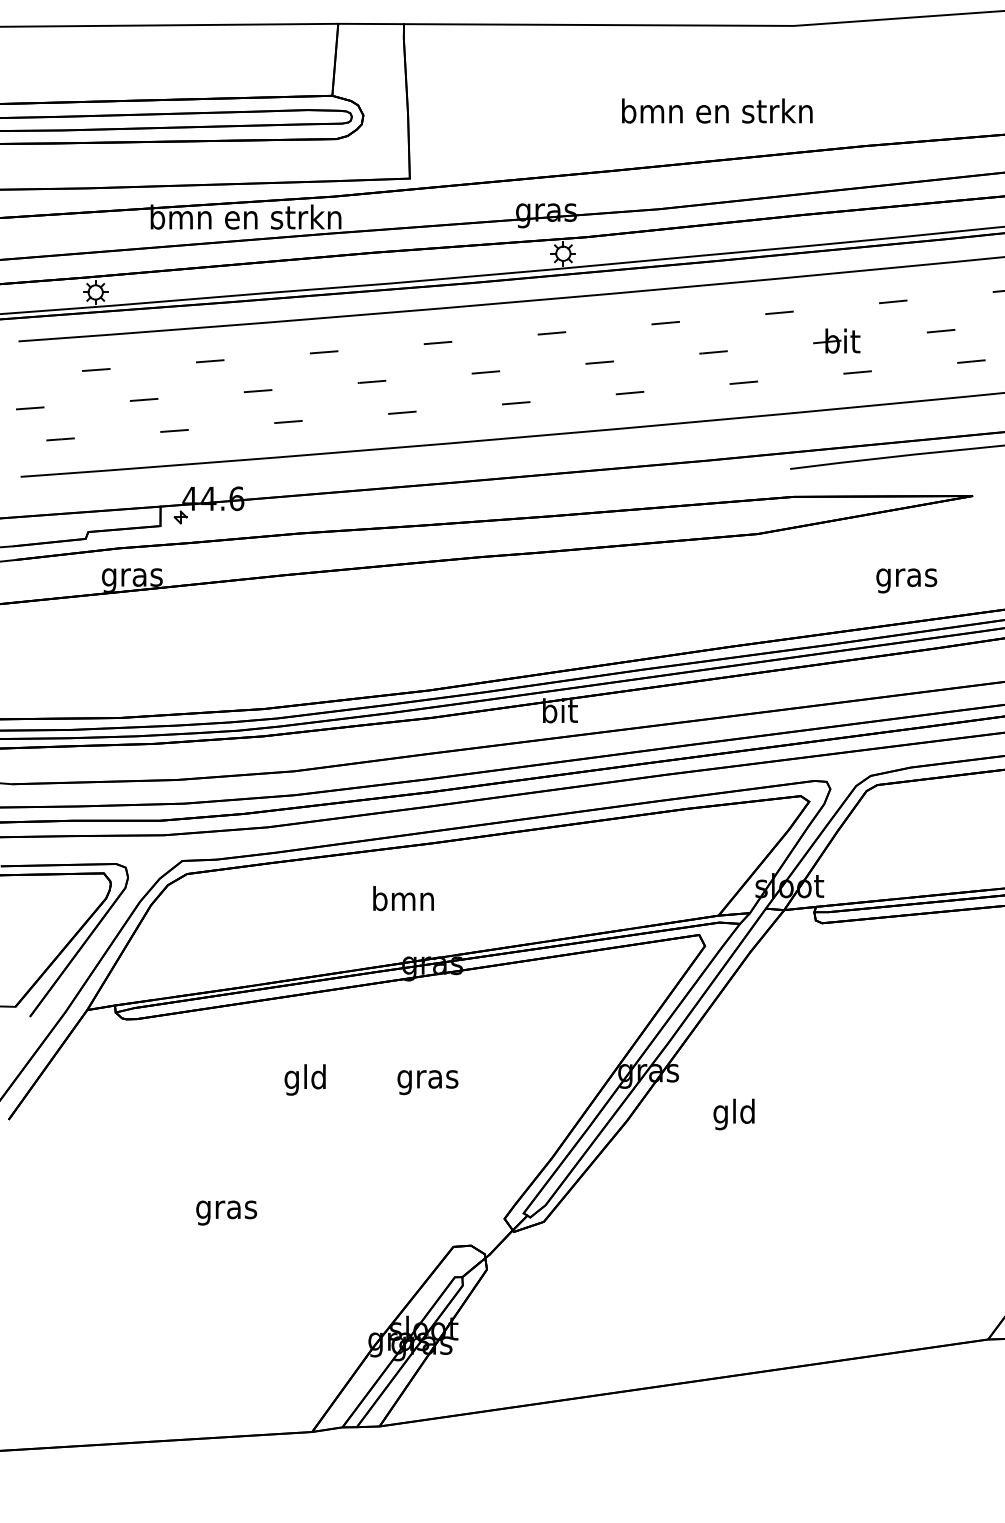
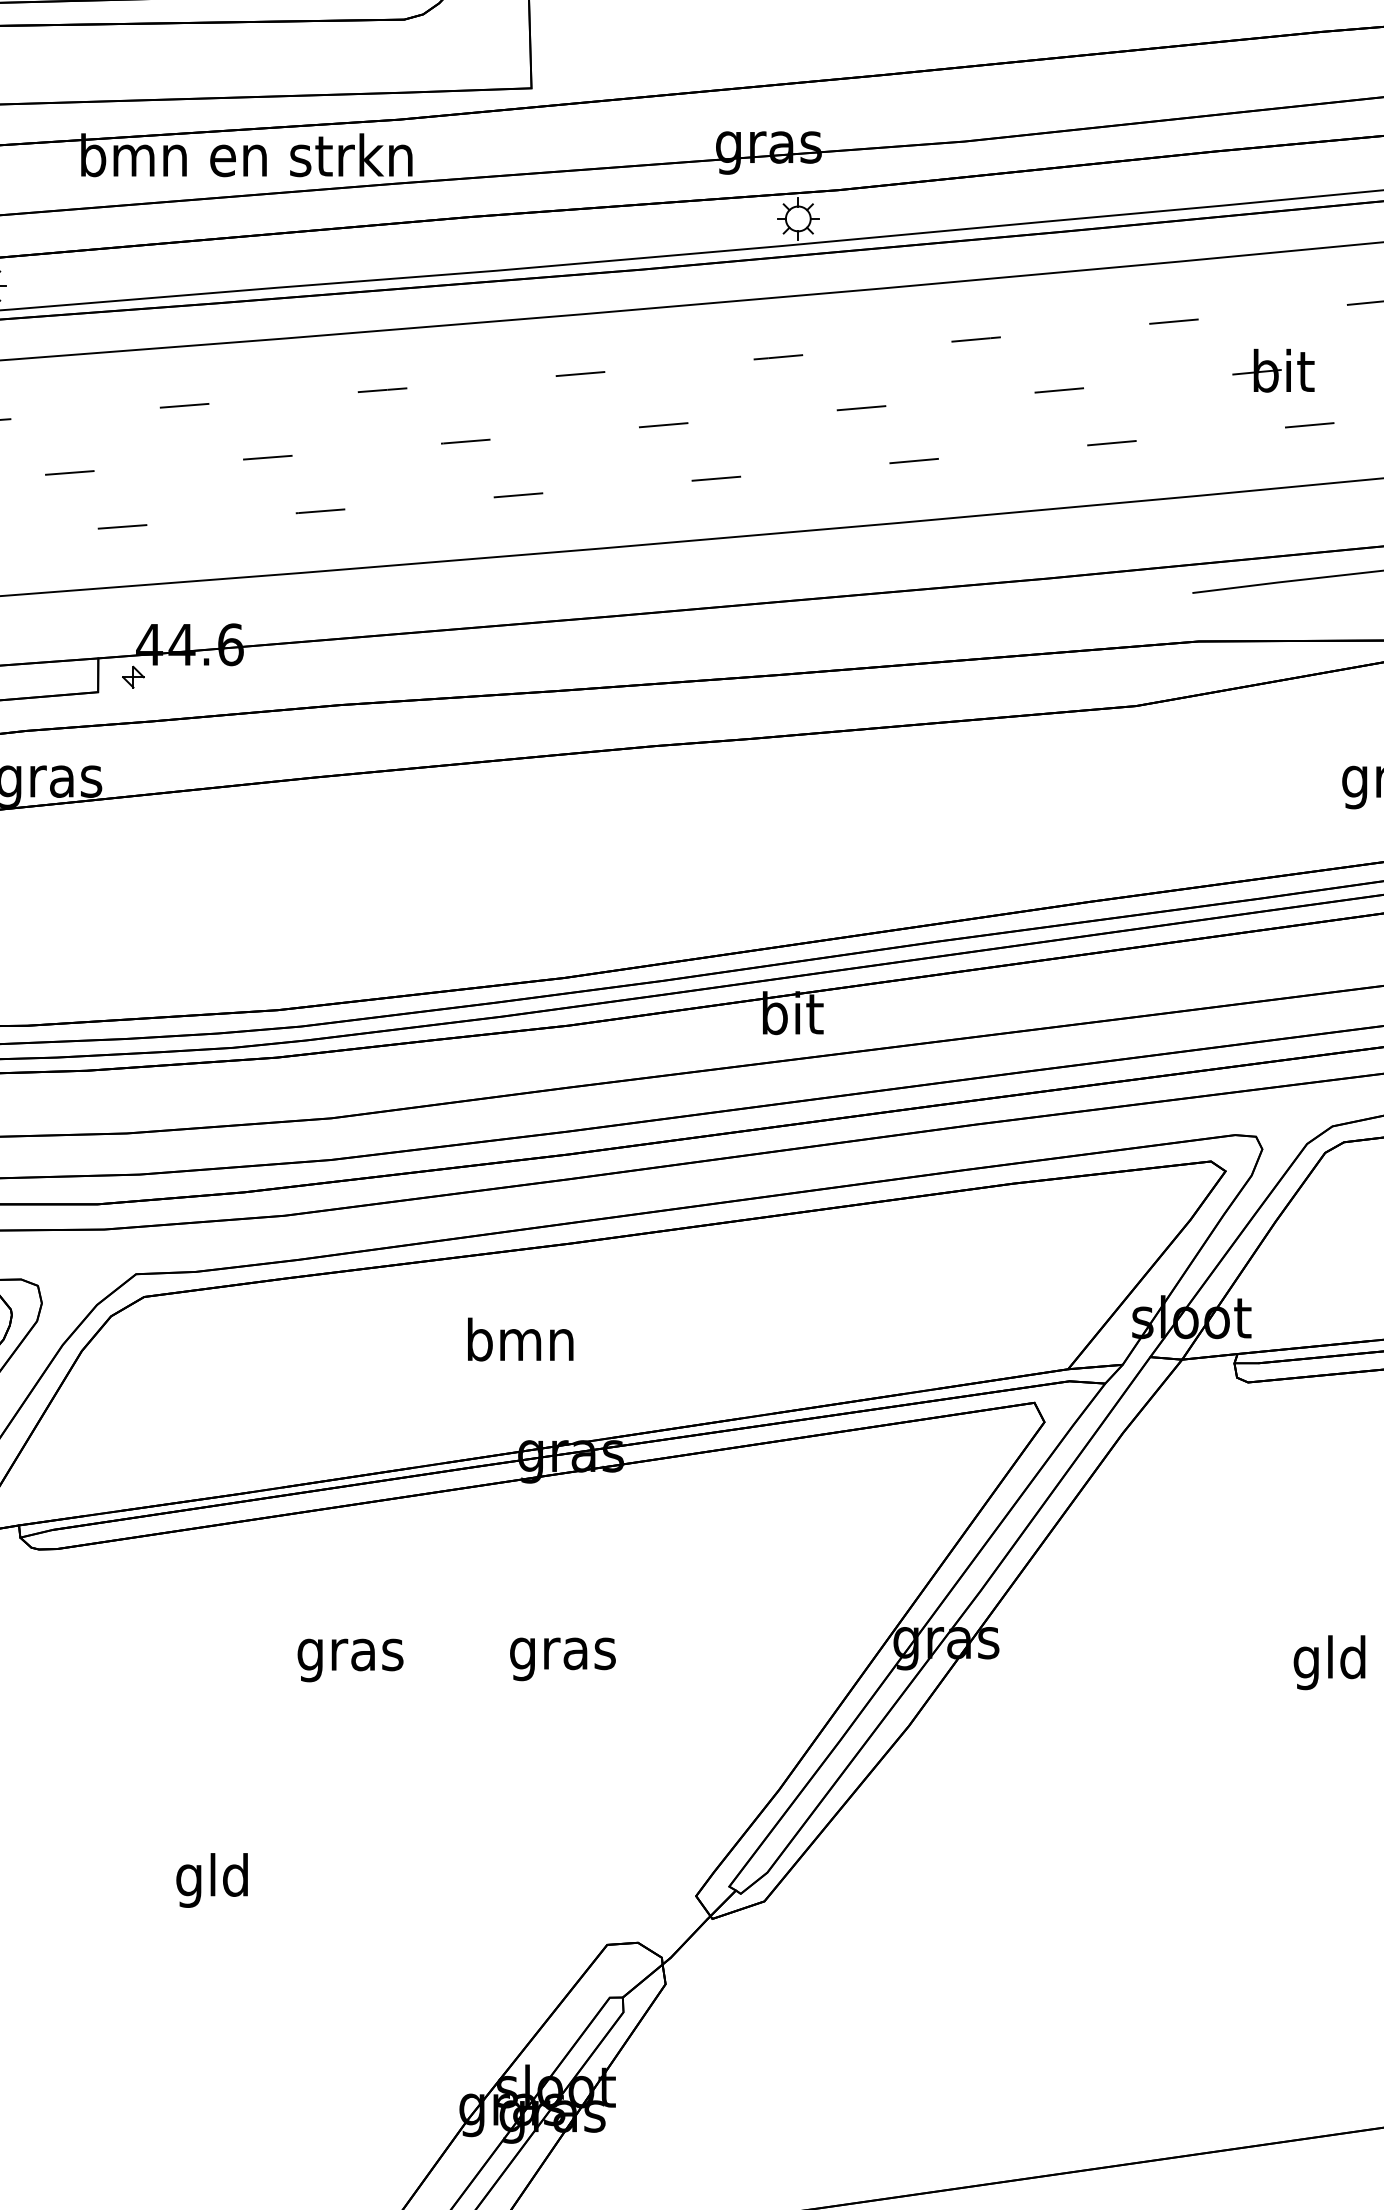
text: (305, 1079) -> (350, 1653), gld -> gras
text: (733, 1114) -> (1328, 1662), moved
text: (226, 1209) -> (212, 1879), gras -> gld

